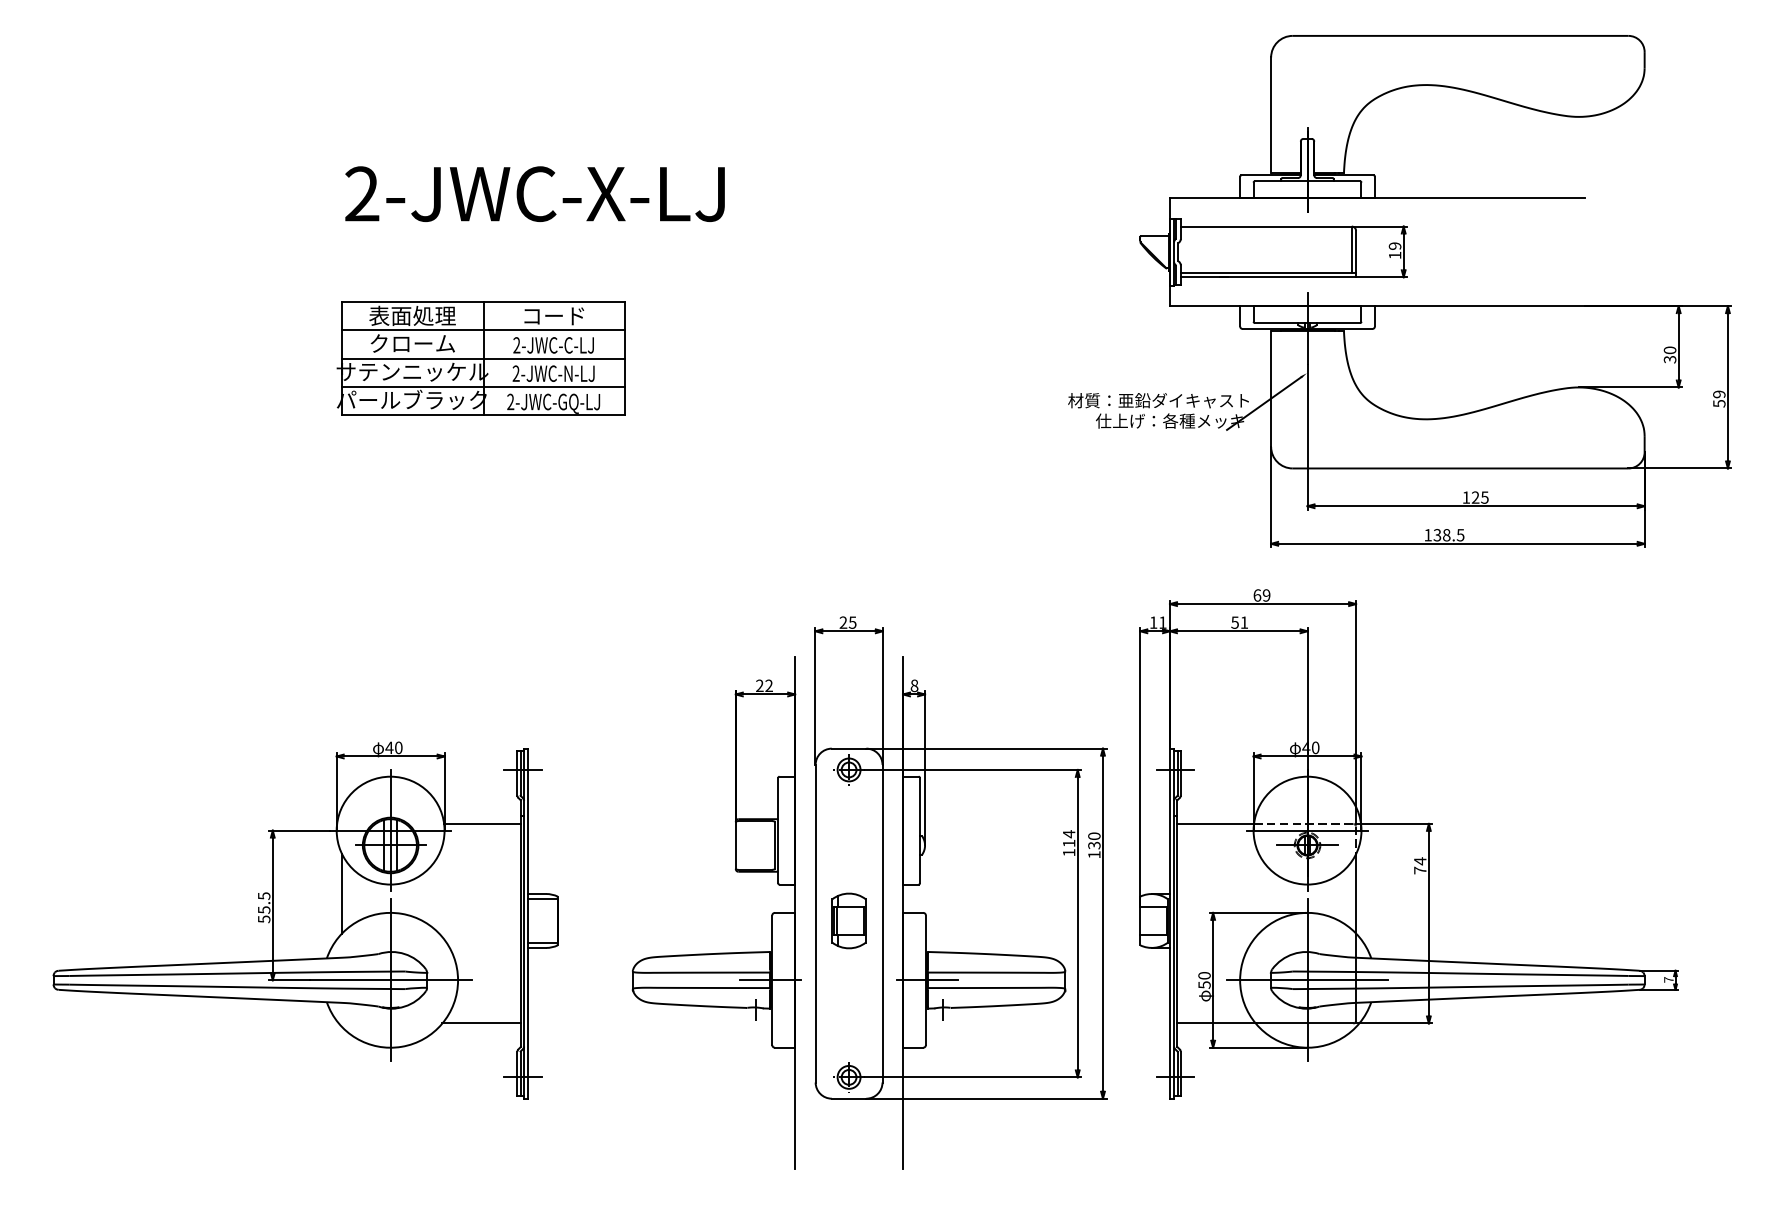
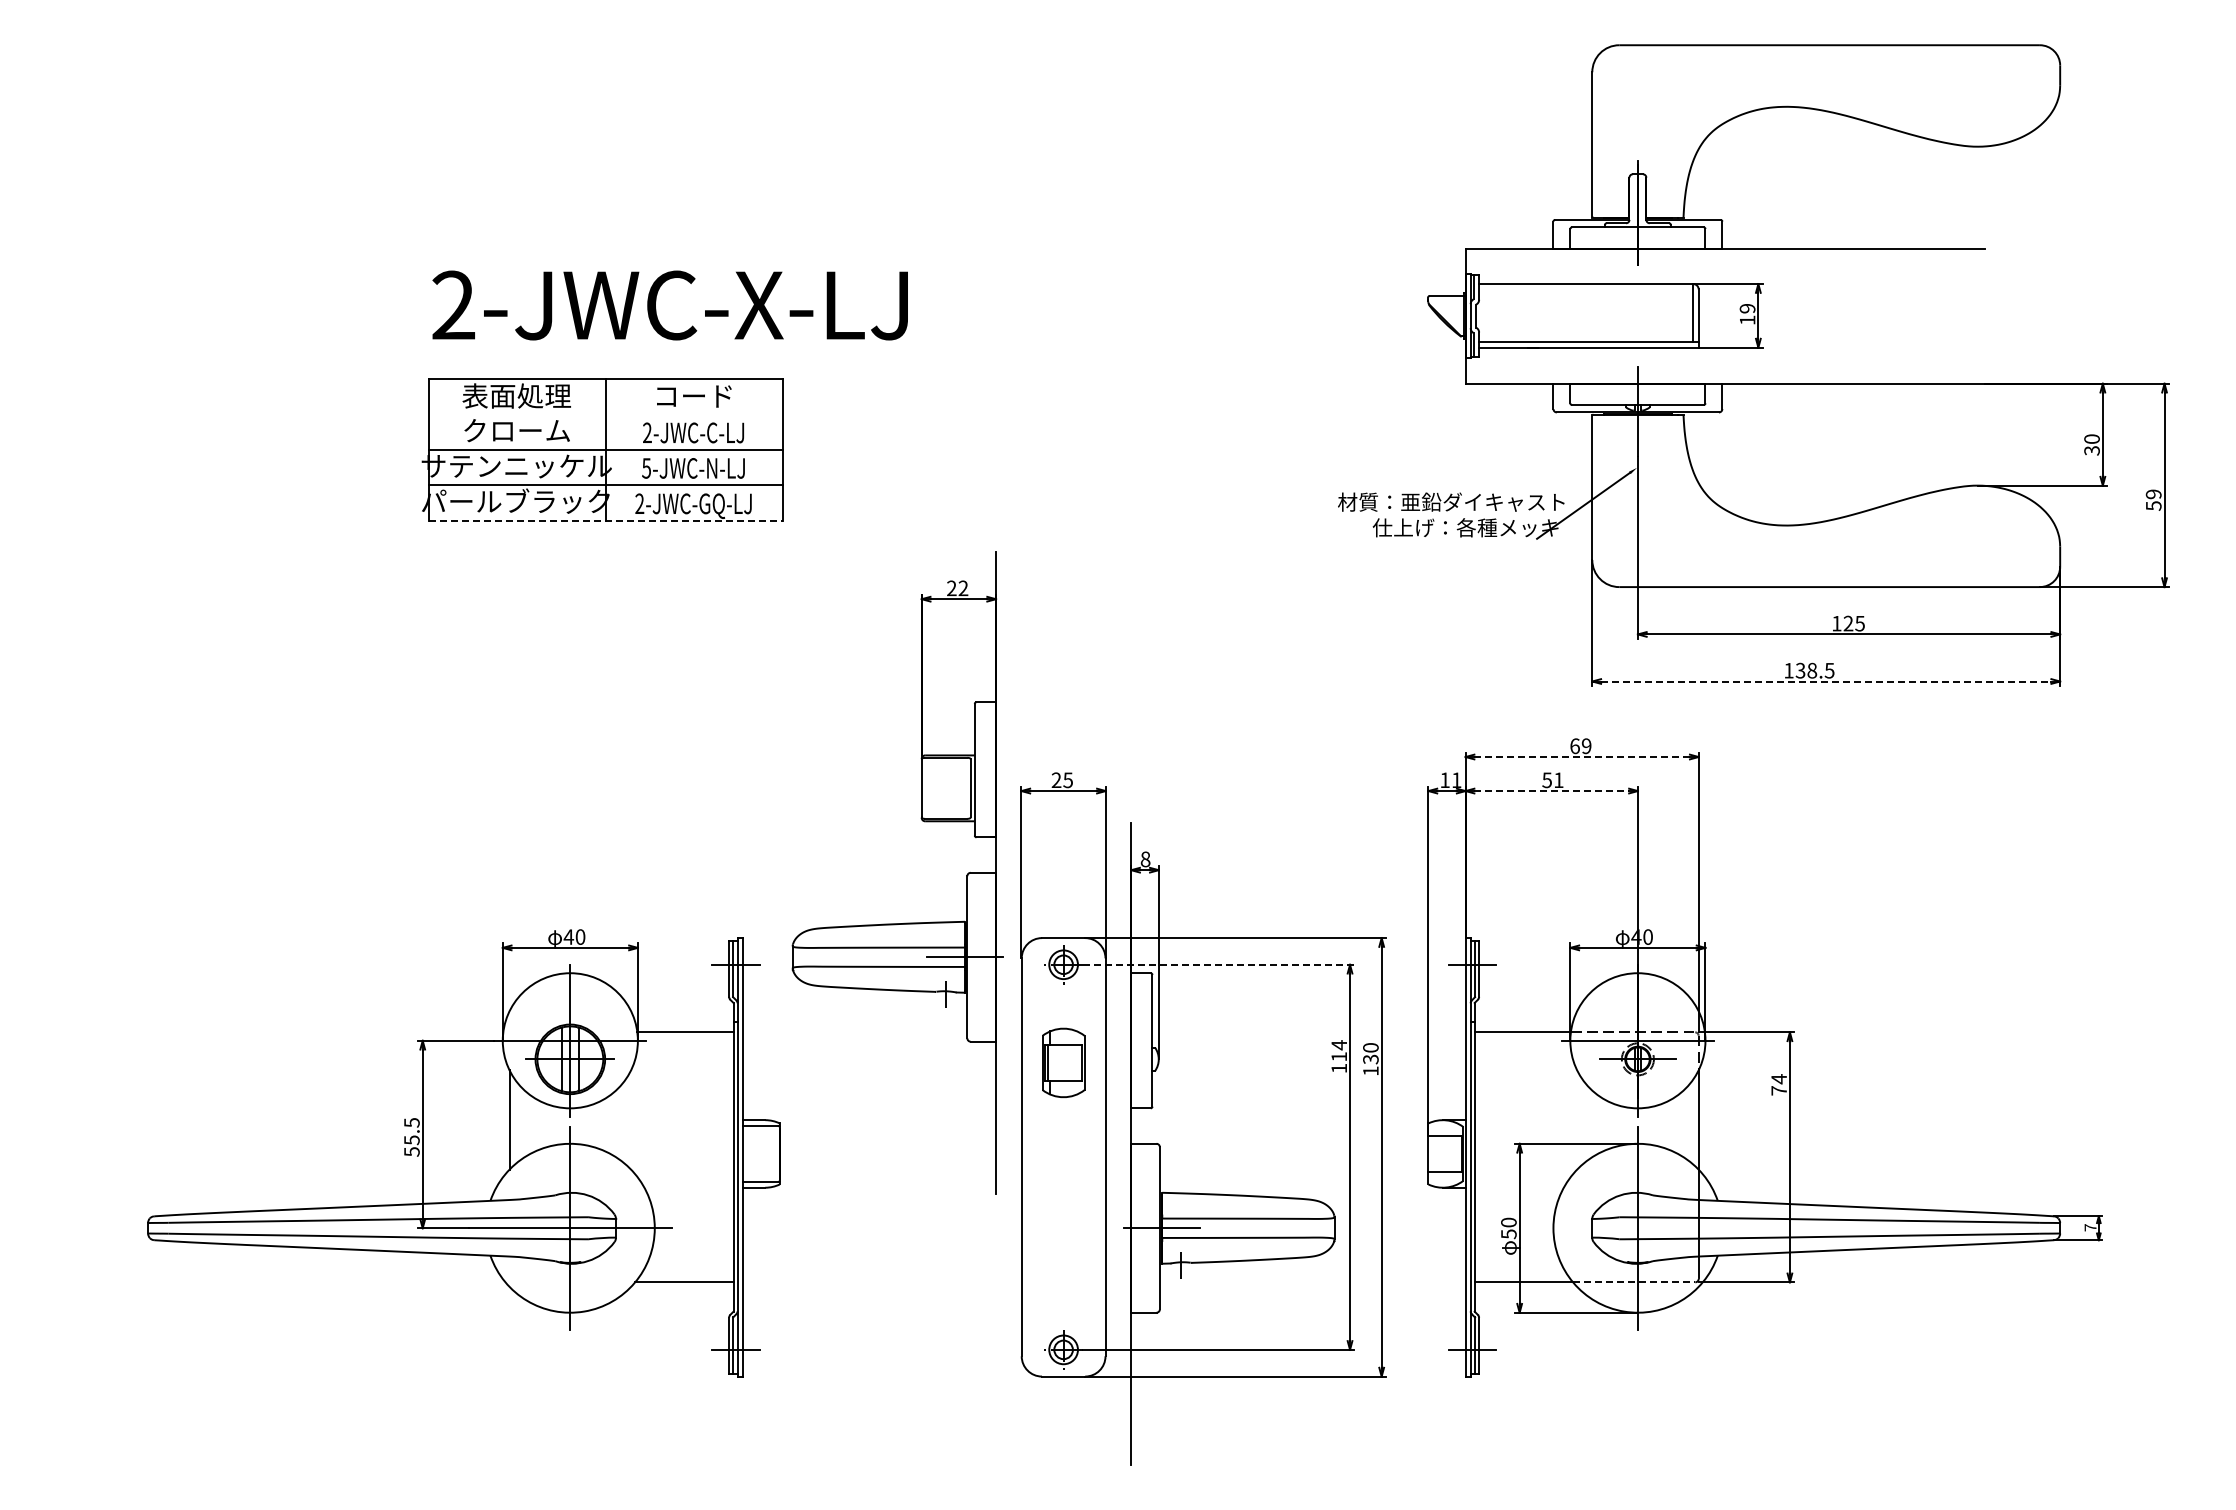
text: (534, 194) -> (669, 305), moved
line: (483, 330) -> (605, 414), removed
text: (516, 373) -> (646, 468), 2-JWC-N-LJ -> 5-JWC-N-LJ
line: (484, 415) -> (606, 520), solid -> dashed
line: (1458, 543) -> (1826, 681), solid -> dashed
line: (1263, 604) -> (1582, 757), solid -> dashed
line: (1239, 631) -> (1552, 791), solid -> dashed
line: (972, 769) -> (1218, 964), solid -> dashed
part: (305, 920) -> (463, 1153), moved
part: (848, 920) -> (1063, 1062), moved
part: (722, 952) -> (904, 922), moved
line: (1307, 980) -> (1637, 1228), removed
line: (1304, 1023) -> (1634, 1282), solid -> dashed

